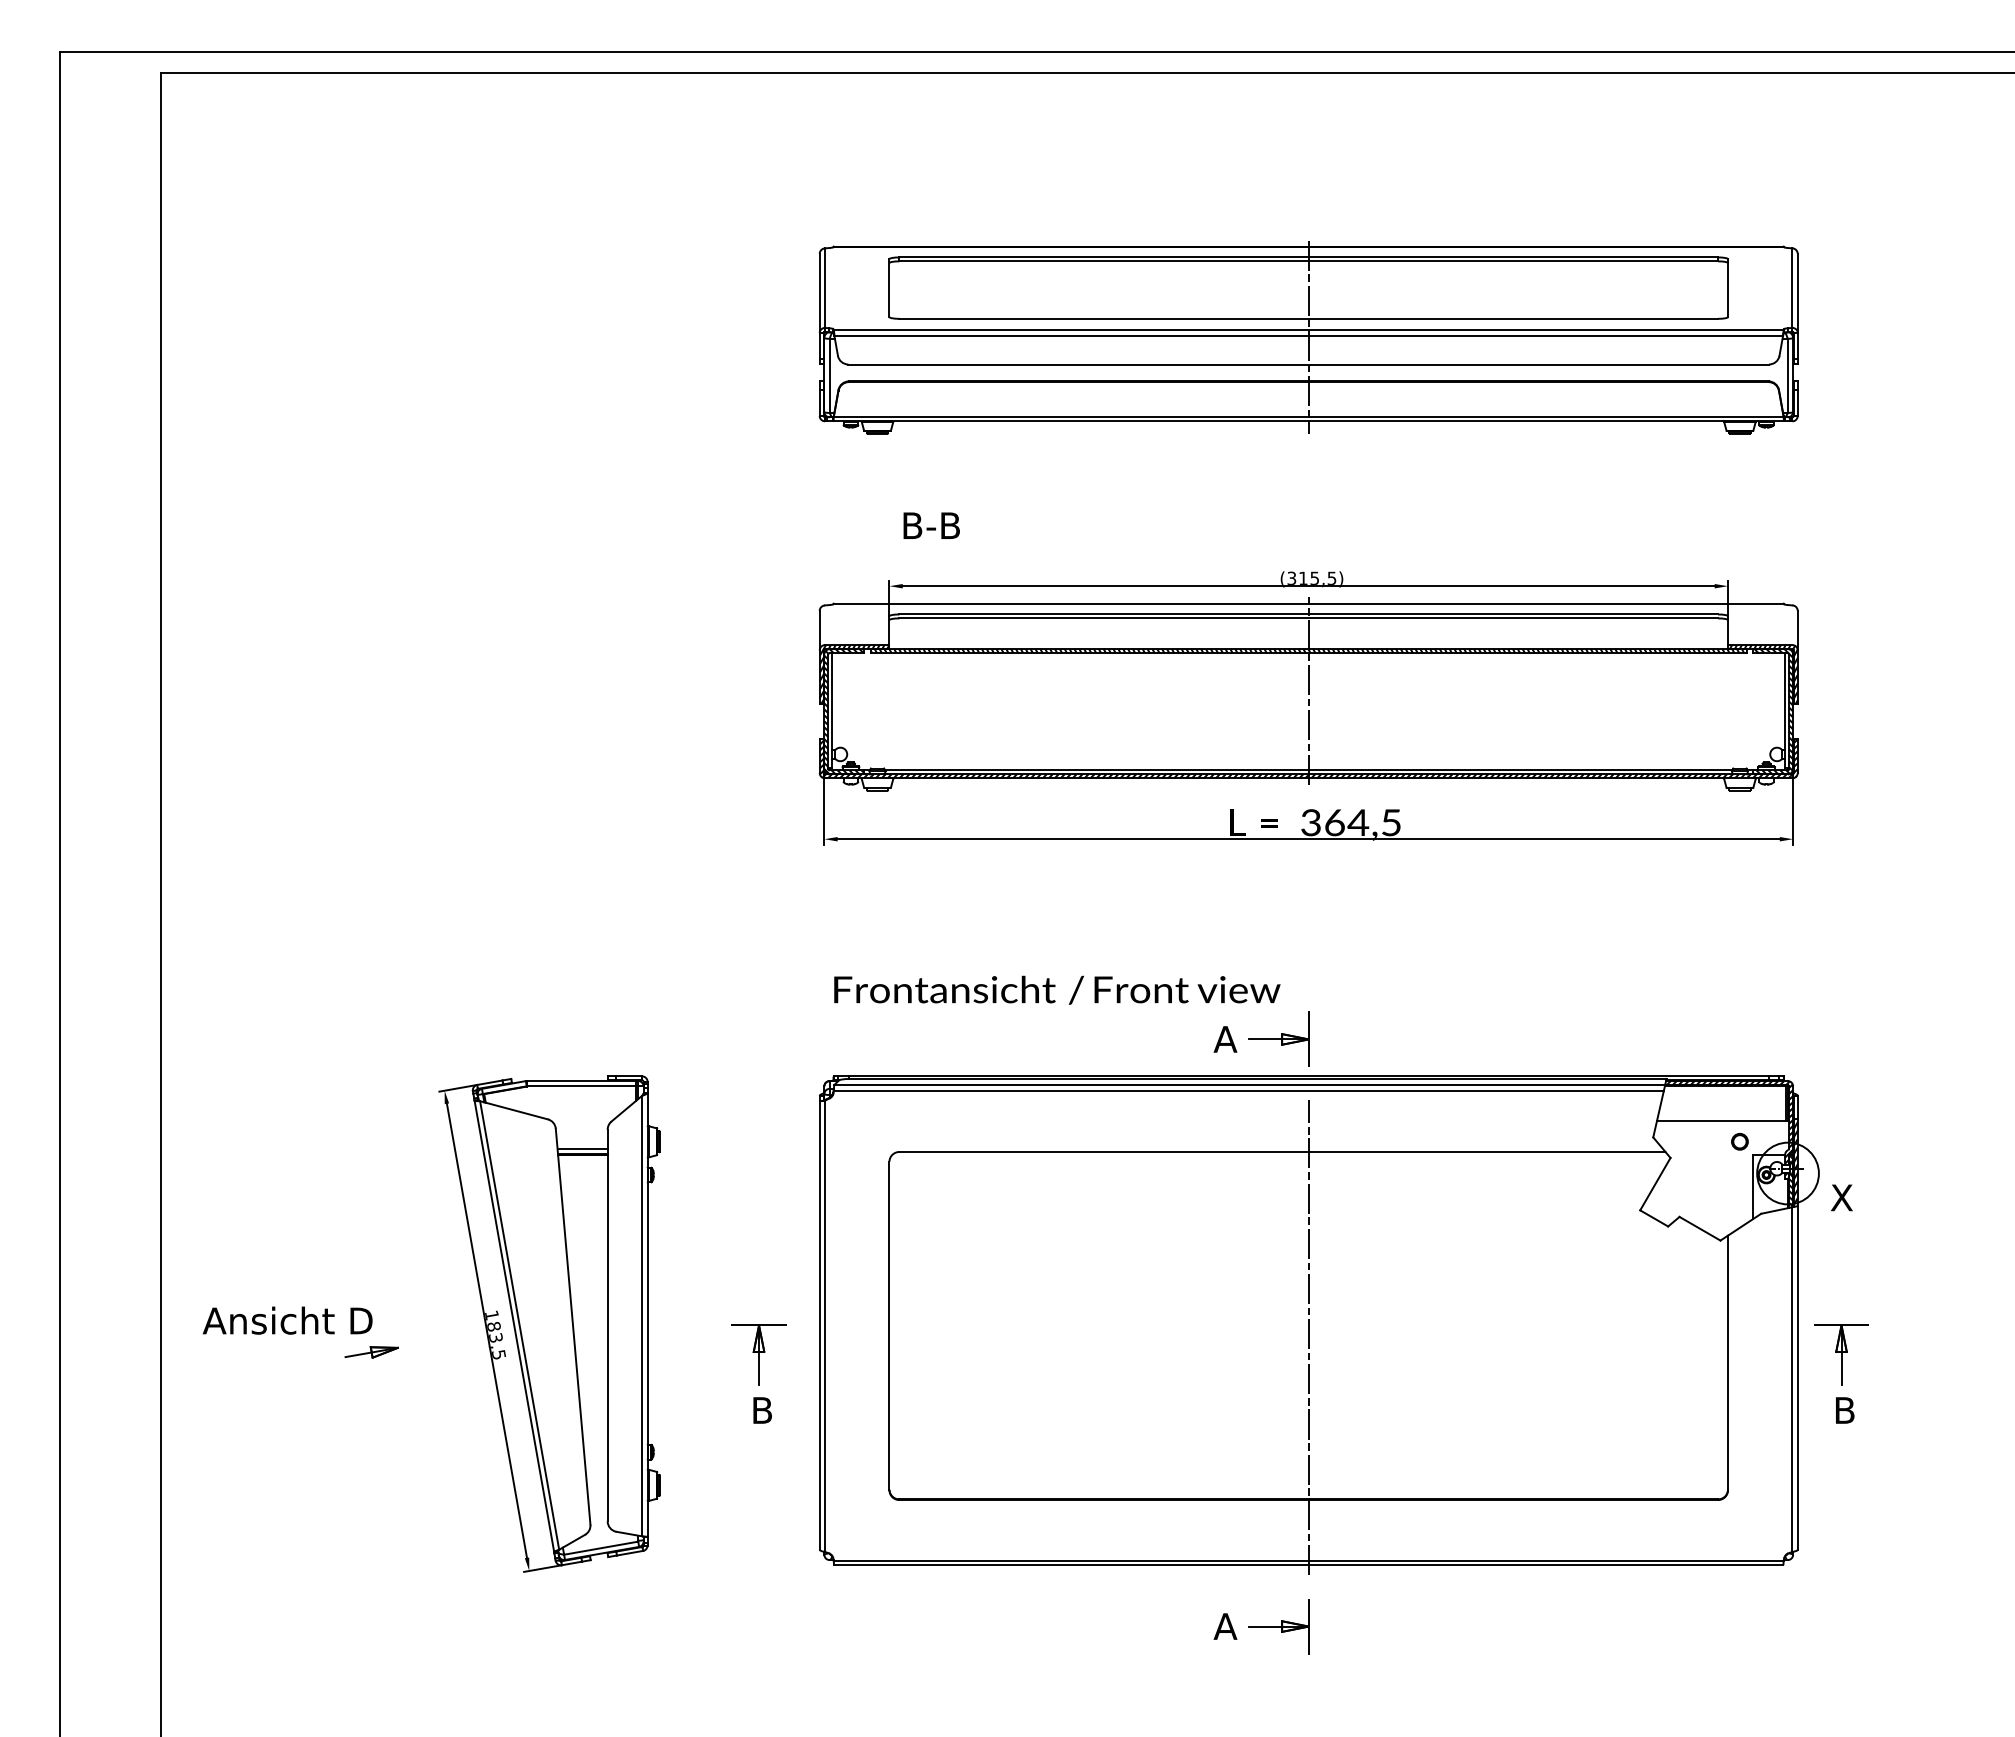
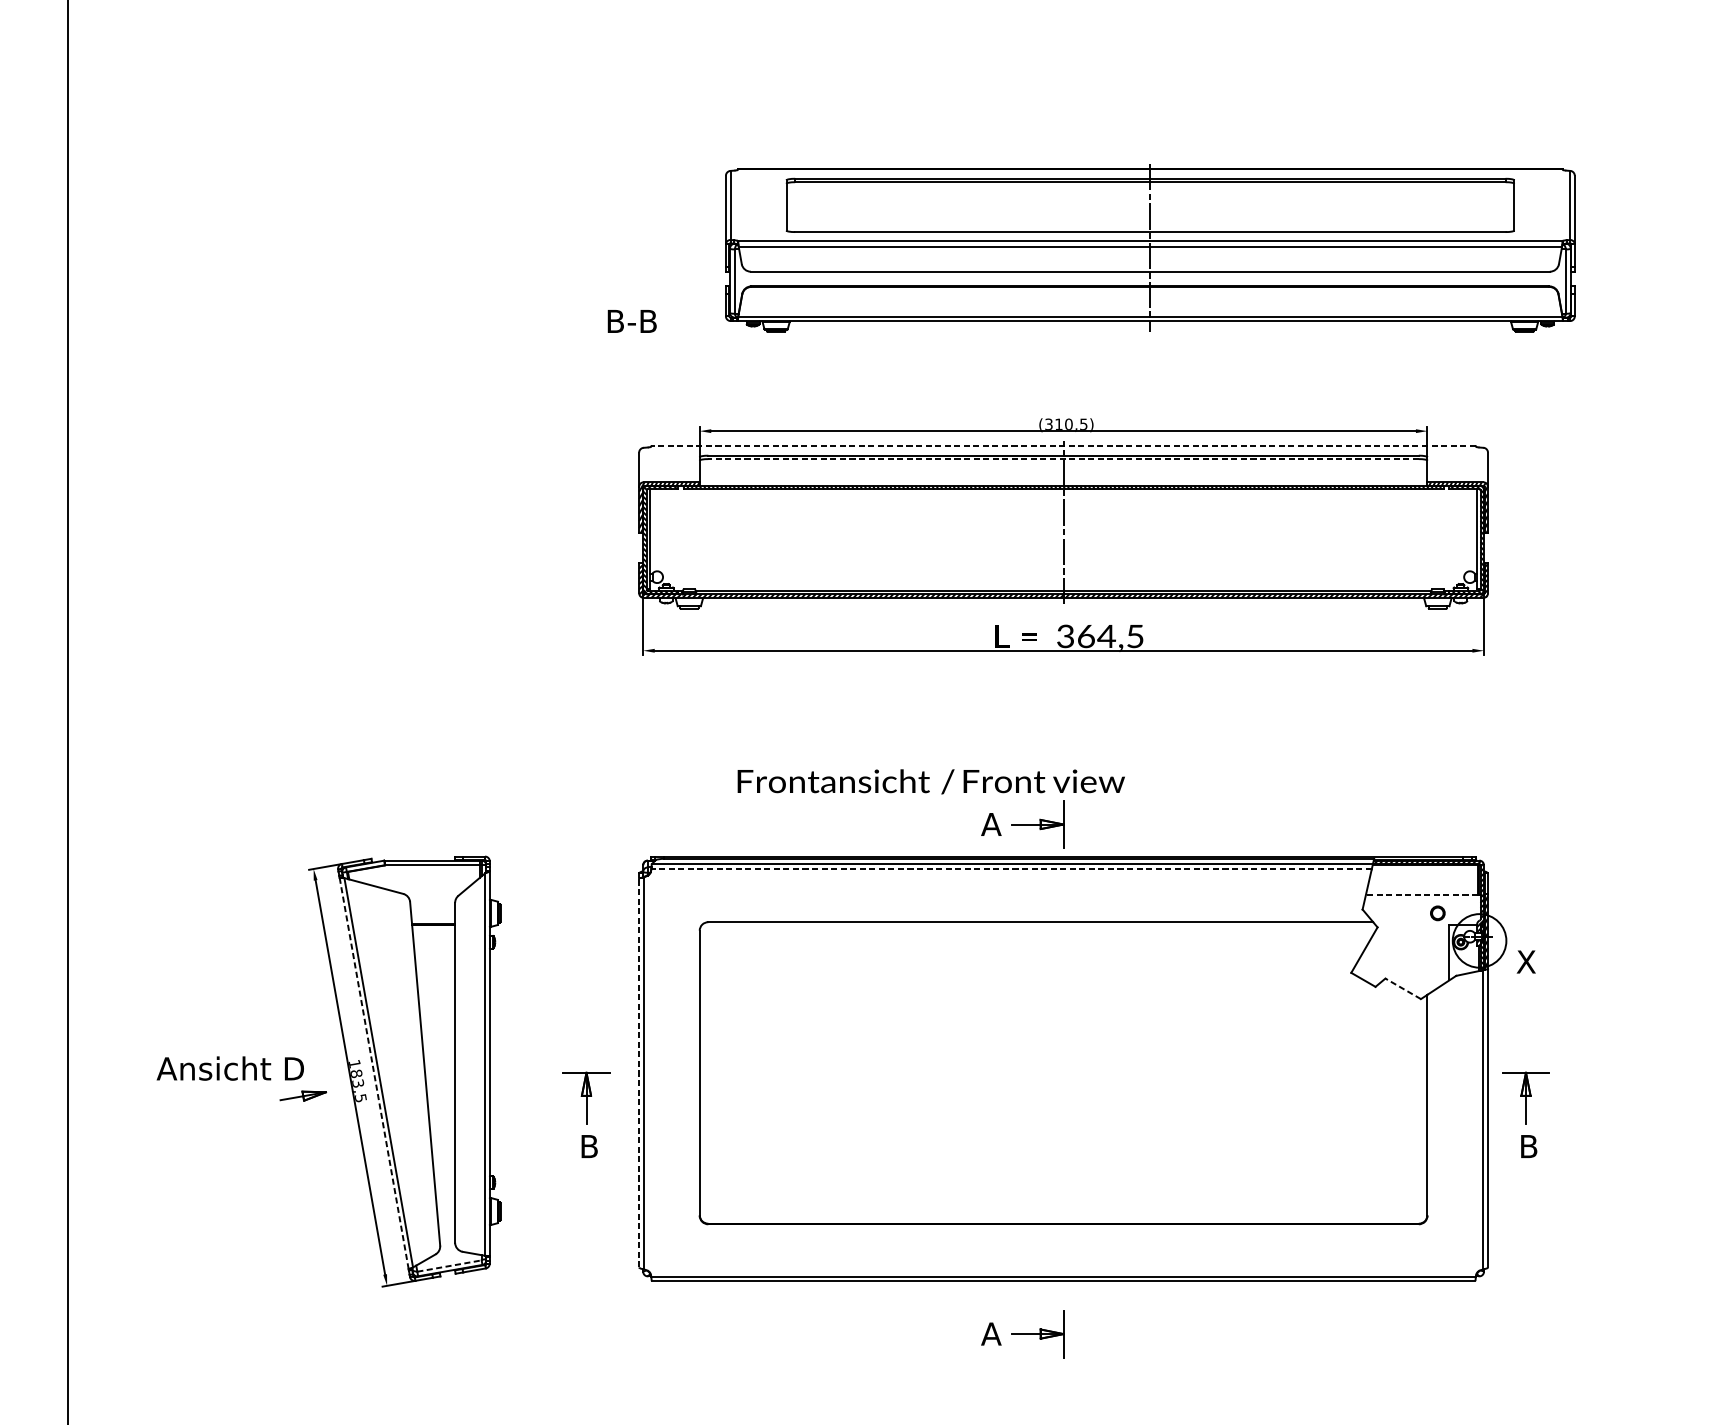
part: (1308, 337) -> (1150, 248), moved
text: (931, 525) -> (632, 321), moved
text: (1314, 577) -> (1068, 423), (315,5) -> (310,5)
line: (1308, 603) -> (1063, 446), solid -> dashed
line: (1308, 618) -> (1063, 459), solid -> dashed
text: (1057, 989) -> (931, 781), moved
line: (1248, 1091) -> (1011, 869), solid -> dashed
line: (1721, 1120) -> (1421, 894), solid -> dashed
line: (582, 1148) -> (433, 919), removed
line: (1700, 1228) -> (1403, 988), solid -> dashed
line: (819, 1324) -> (638, 1071), solid -> dashed
line: (514, 1325) -> (374, 1072), solid -> dashed
part: (300, 1332) -> (241, 1078), moved
line: (1308, 1337) -> (1063, 1083), removed
line: (601, 1548) -> (449, 1266), solid -> dashed

